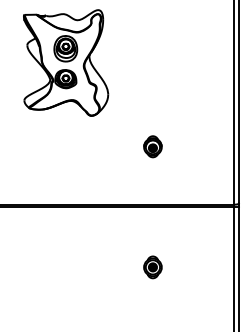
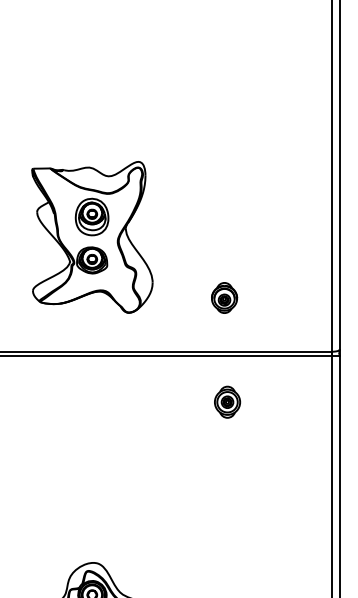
part: (66, 63) -> (92, 237), moved
part: (152, 146) -> (224, 297), moved
part: (152, 266) -> (227, 401), moved

